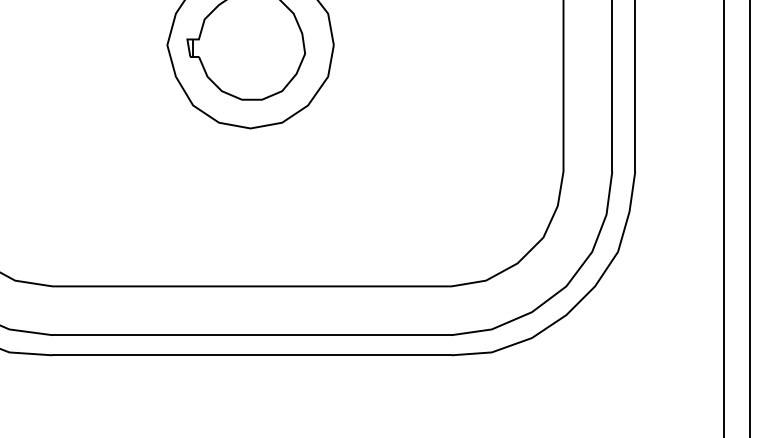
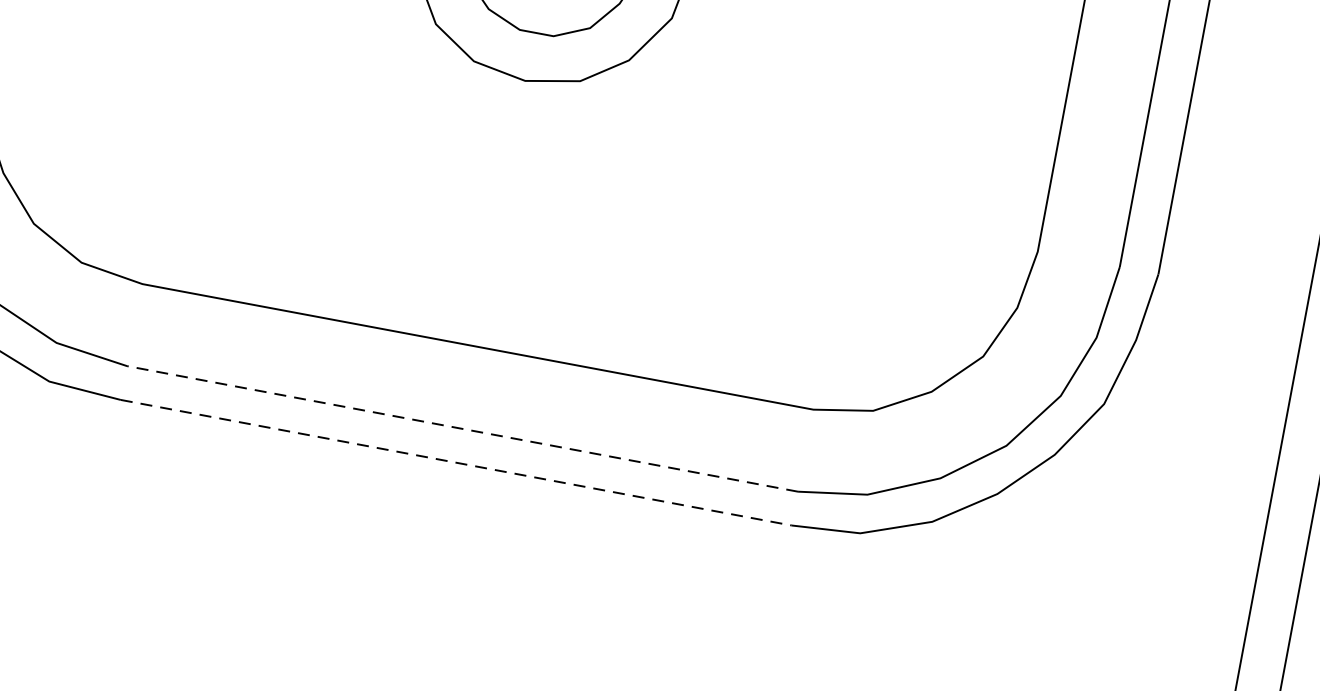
line: (252, 335) -> (463, 429), solid -> dashed
line: (252, 355) -> (457, 463), solid -> dashed

